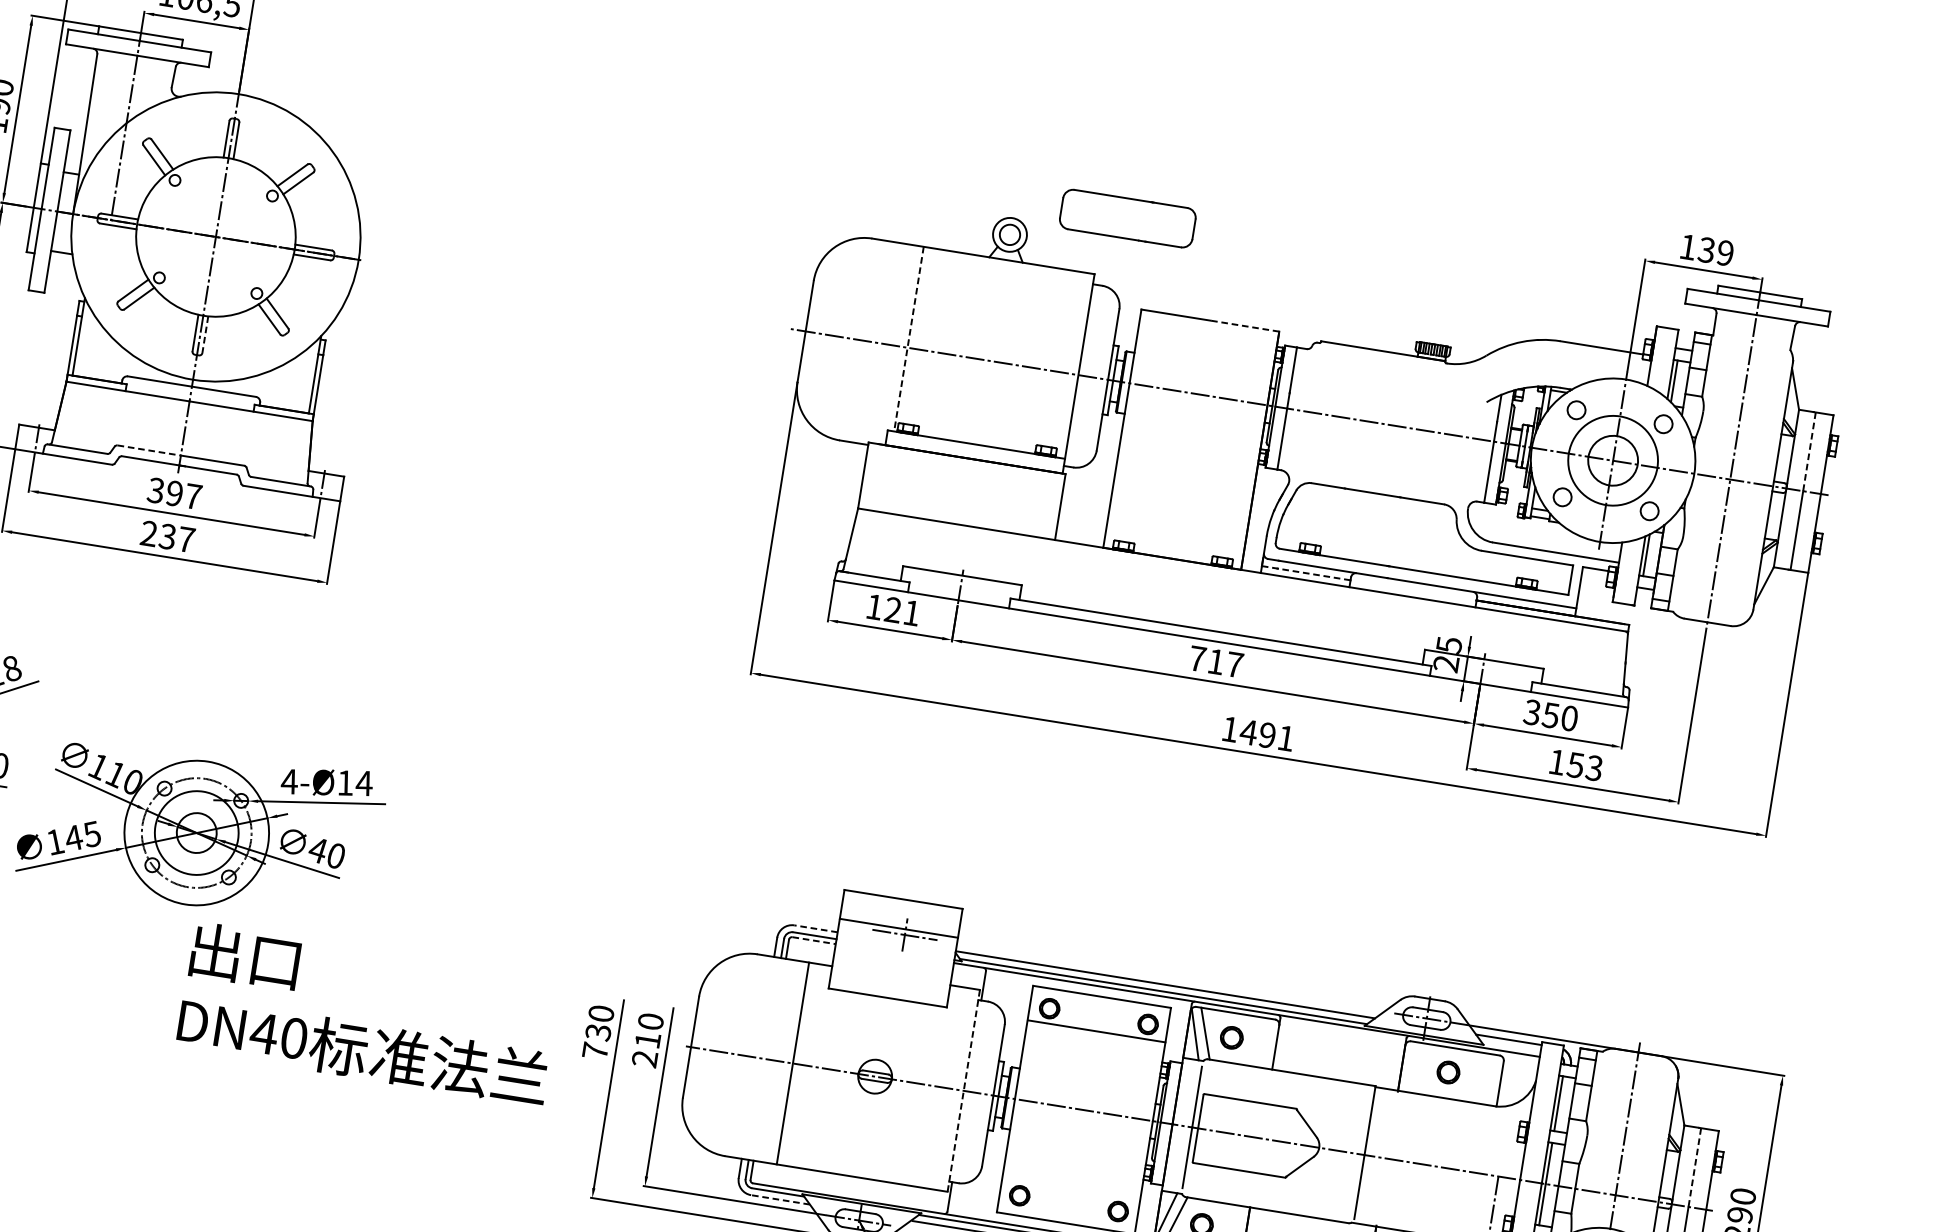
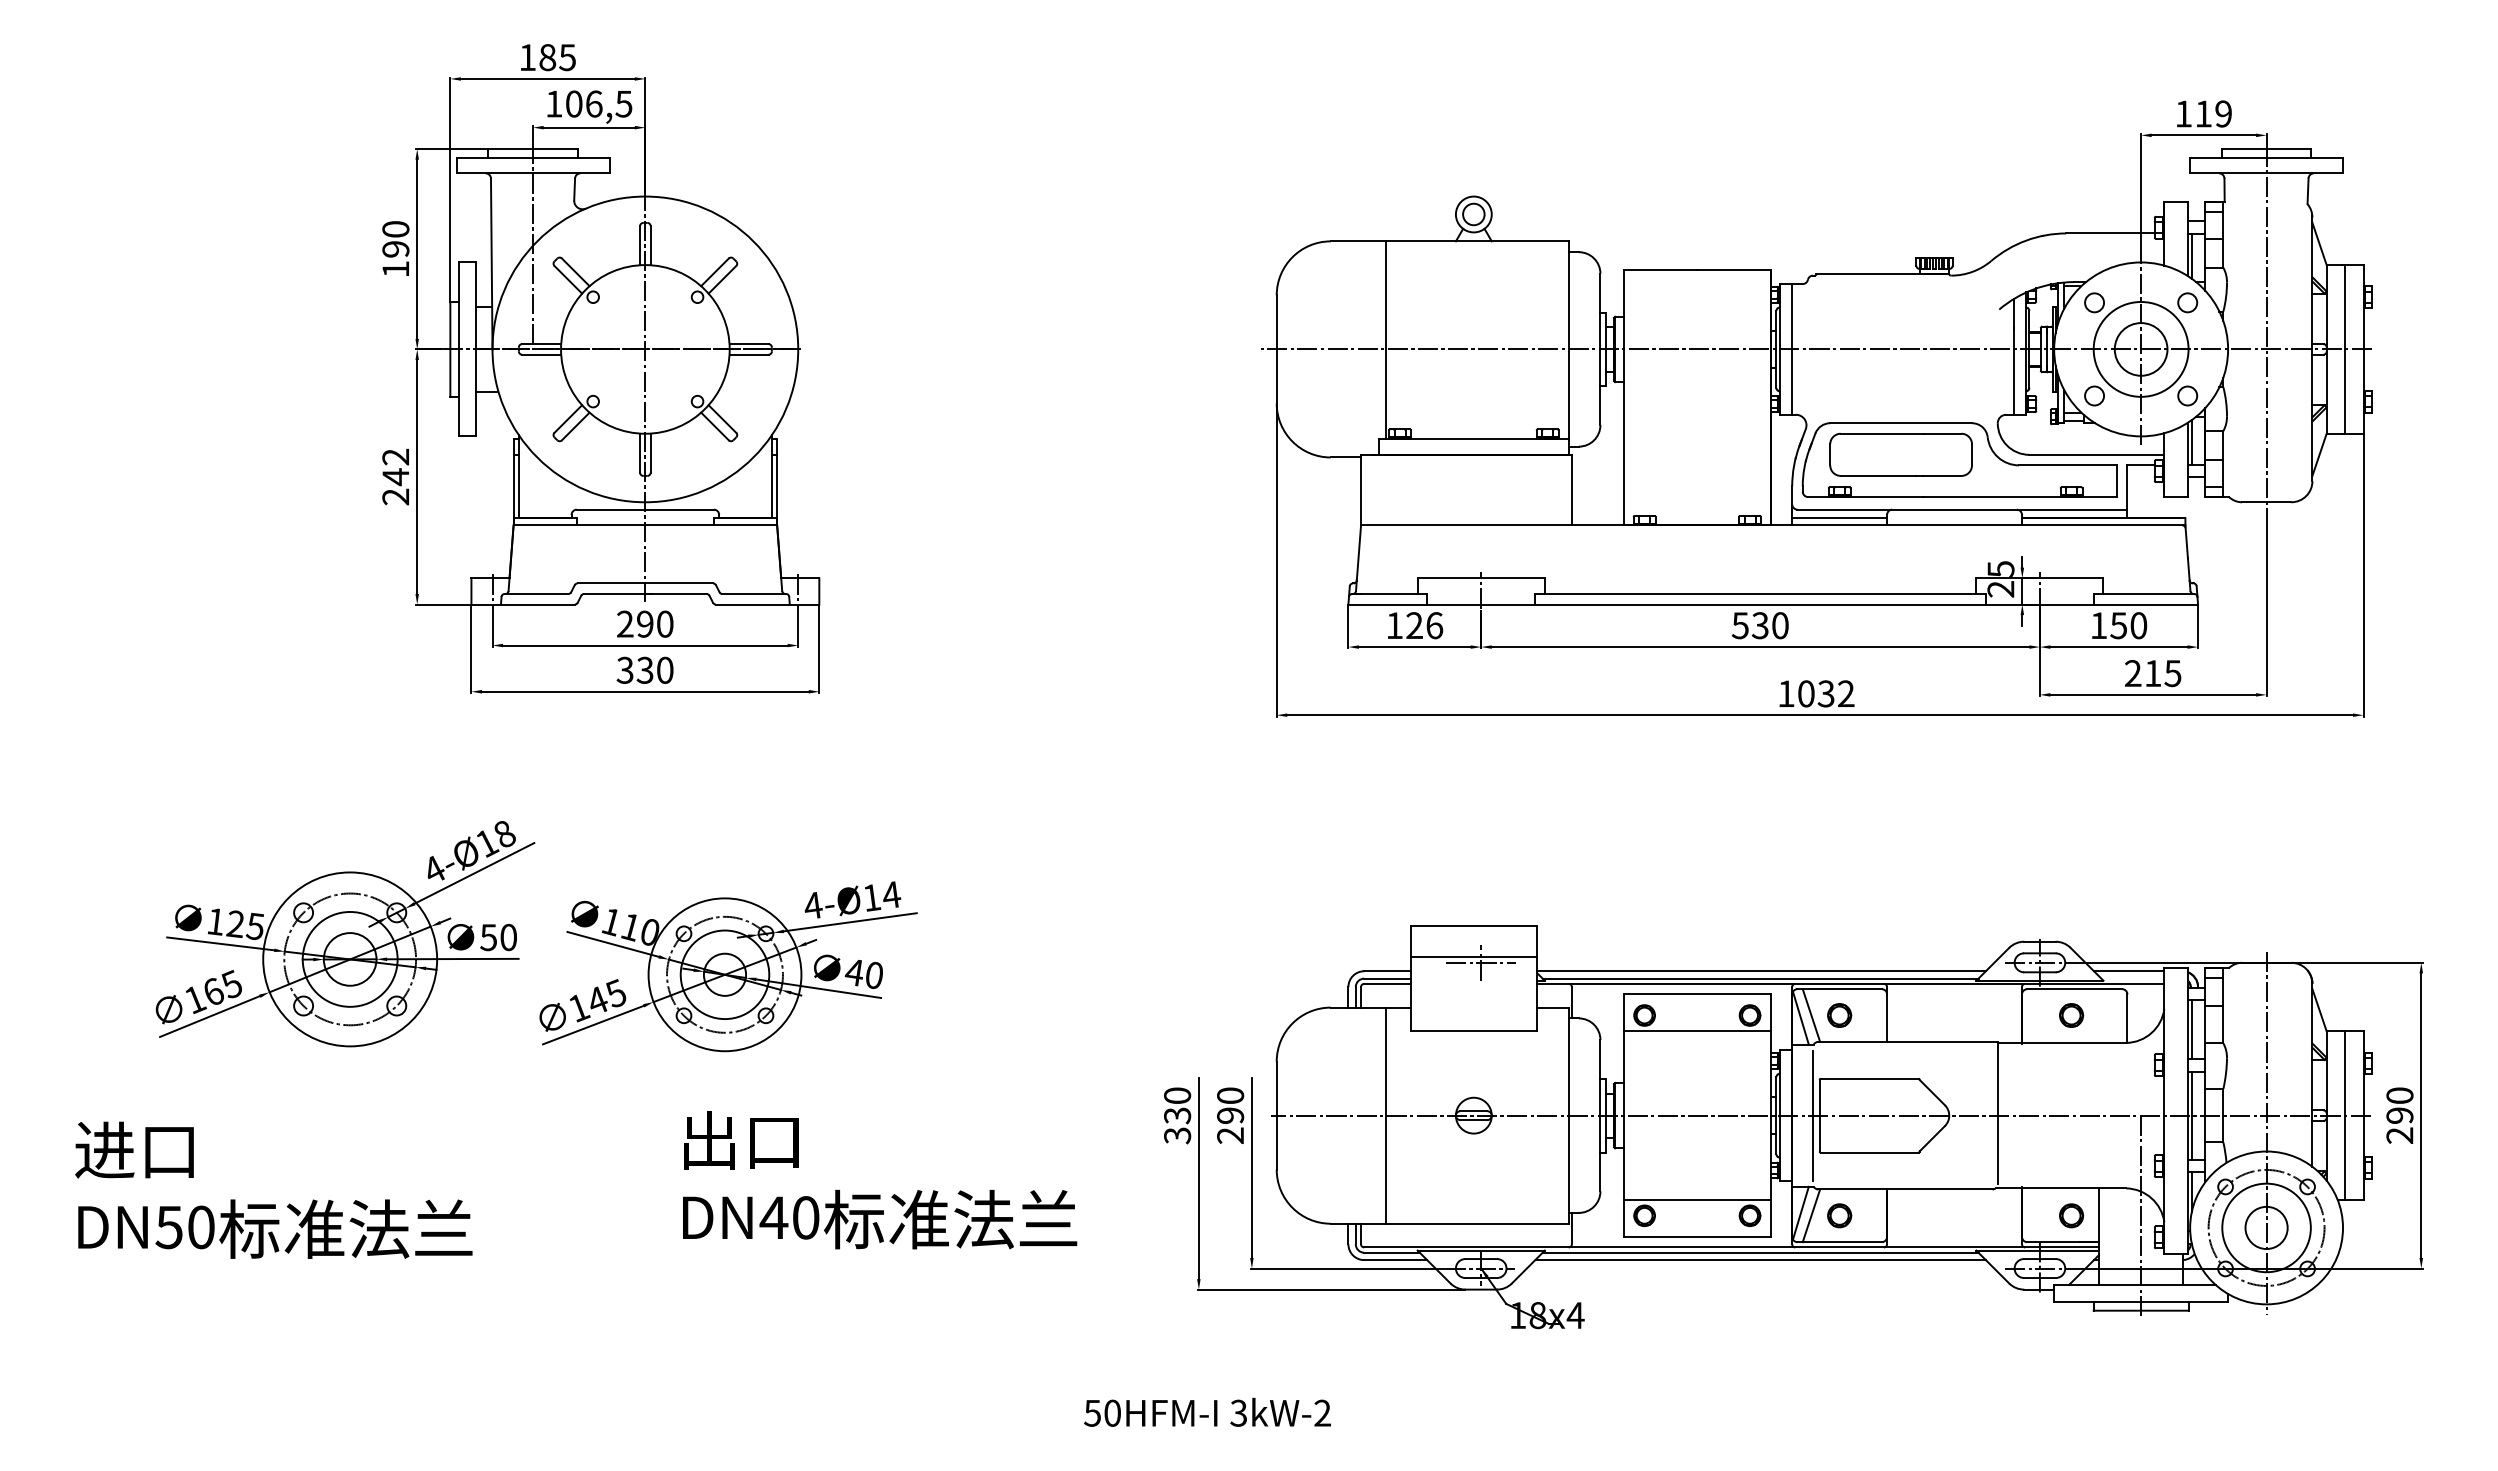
part: (1127, 218) -> (1900, 454), moved
text: (1706, 249) -> (2203, 113), 139 -> 119
line: (1245, 326) -> (1734, 270), dashed -> solid
line: (205, 334) -> (650, 453), dashed -> solid
line: (908, 339) -> (1385, 340), dashed -> solid
line: (149, 450) -> (611, 583), dashed -> solid
line: (1809, 452) -> (2344, 307), dashed -> solid
text: (174, 492) -> (644, 623), 397 -> 290
text: (167, 535) -> (644, 669), 237 -> 330
line: (1306, 573) -> (1839, 518), dashed -> solid
text: (911, 612) -> (1434, 625), 121 -> 126
text: (1215, 661) -> (1759, 625), 717 -> 530
text: (1531, 712) -> (2098, 625), 350 -> 150
text: (1266, 734) -> (1825, 693), 1491 -> 1032
text: (1576, 765) -> (2153, 673), 153 -> 215
line: (815, 928) -> (1386, 971), dashed -> solid
line: (814, 940) -> (1387, 983), dashed -> solid
text: (369, 1014) -> (880, 1180), moved
text: (647, 1040) -> (1230, 1115), 210 -> 290
text: (595, 1050) -> (1177, 1135), 730 -> 330
line: (963, 1090) -> (1568, 1115), dashed -> solid
line: (1694, 1168) -> (2344, 1074), dashed -> solid
line: (1071, 1189) -> (1697, 1200), added
line: (780, 1200) -> (1395, 1260), dashed -> solid

